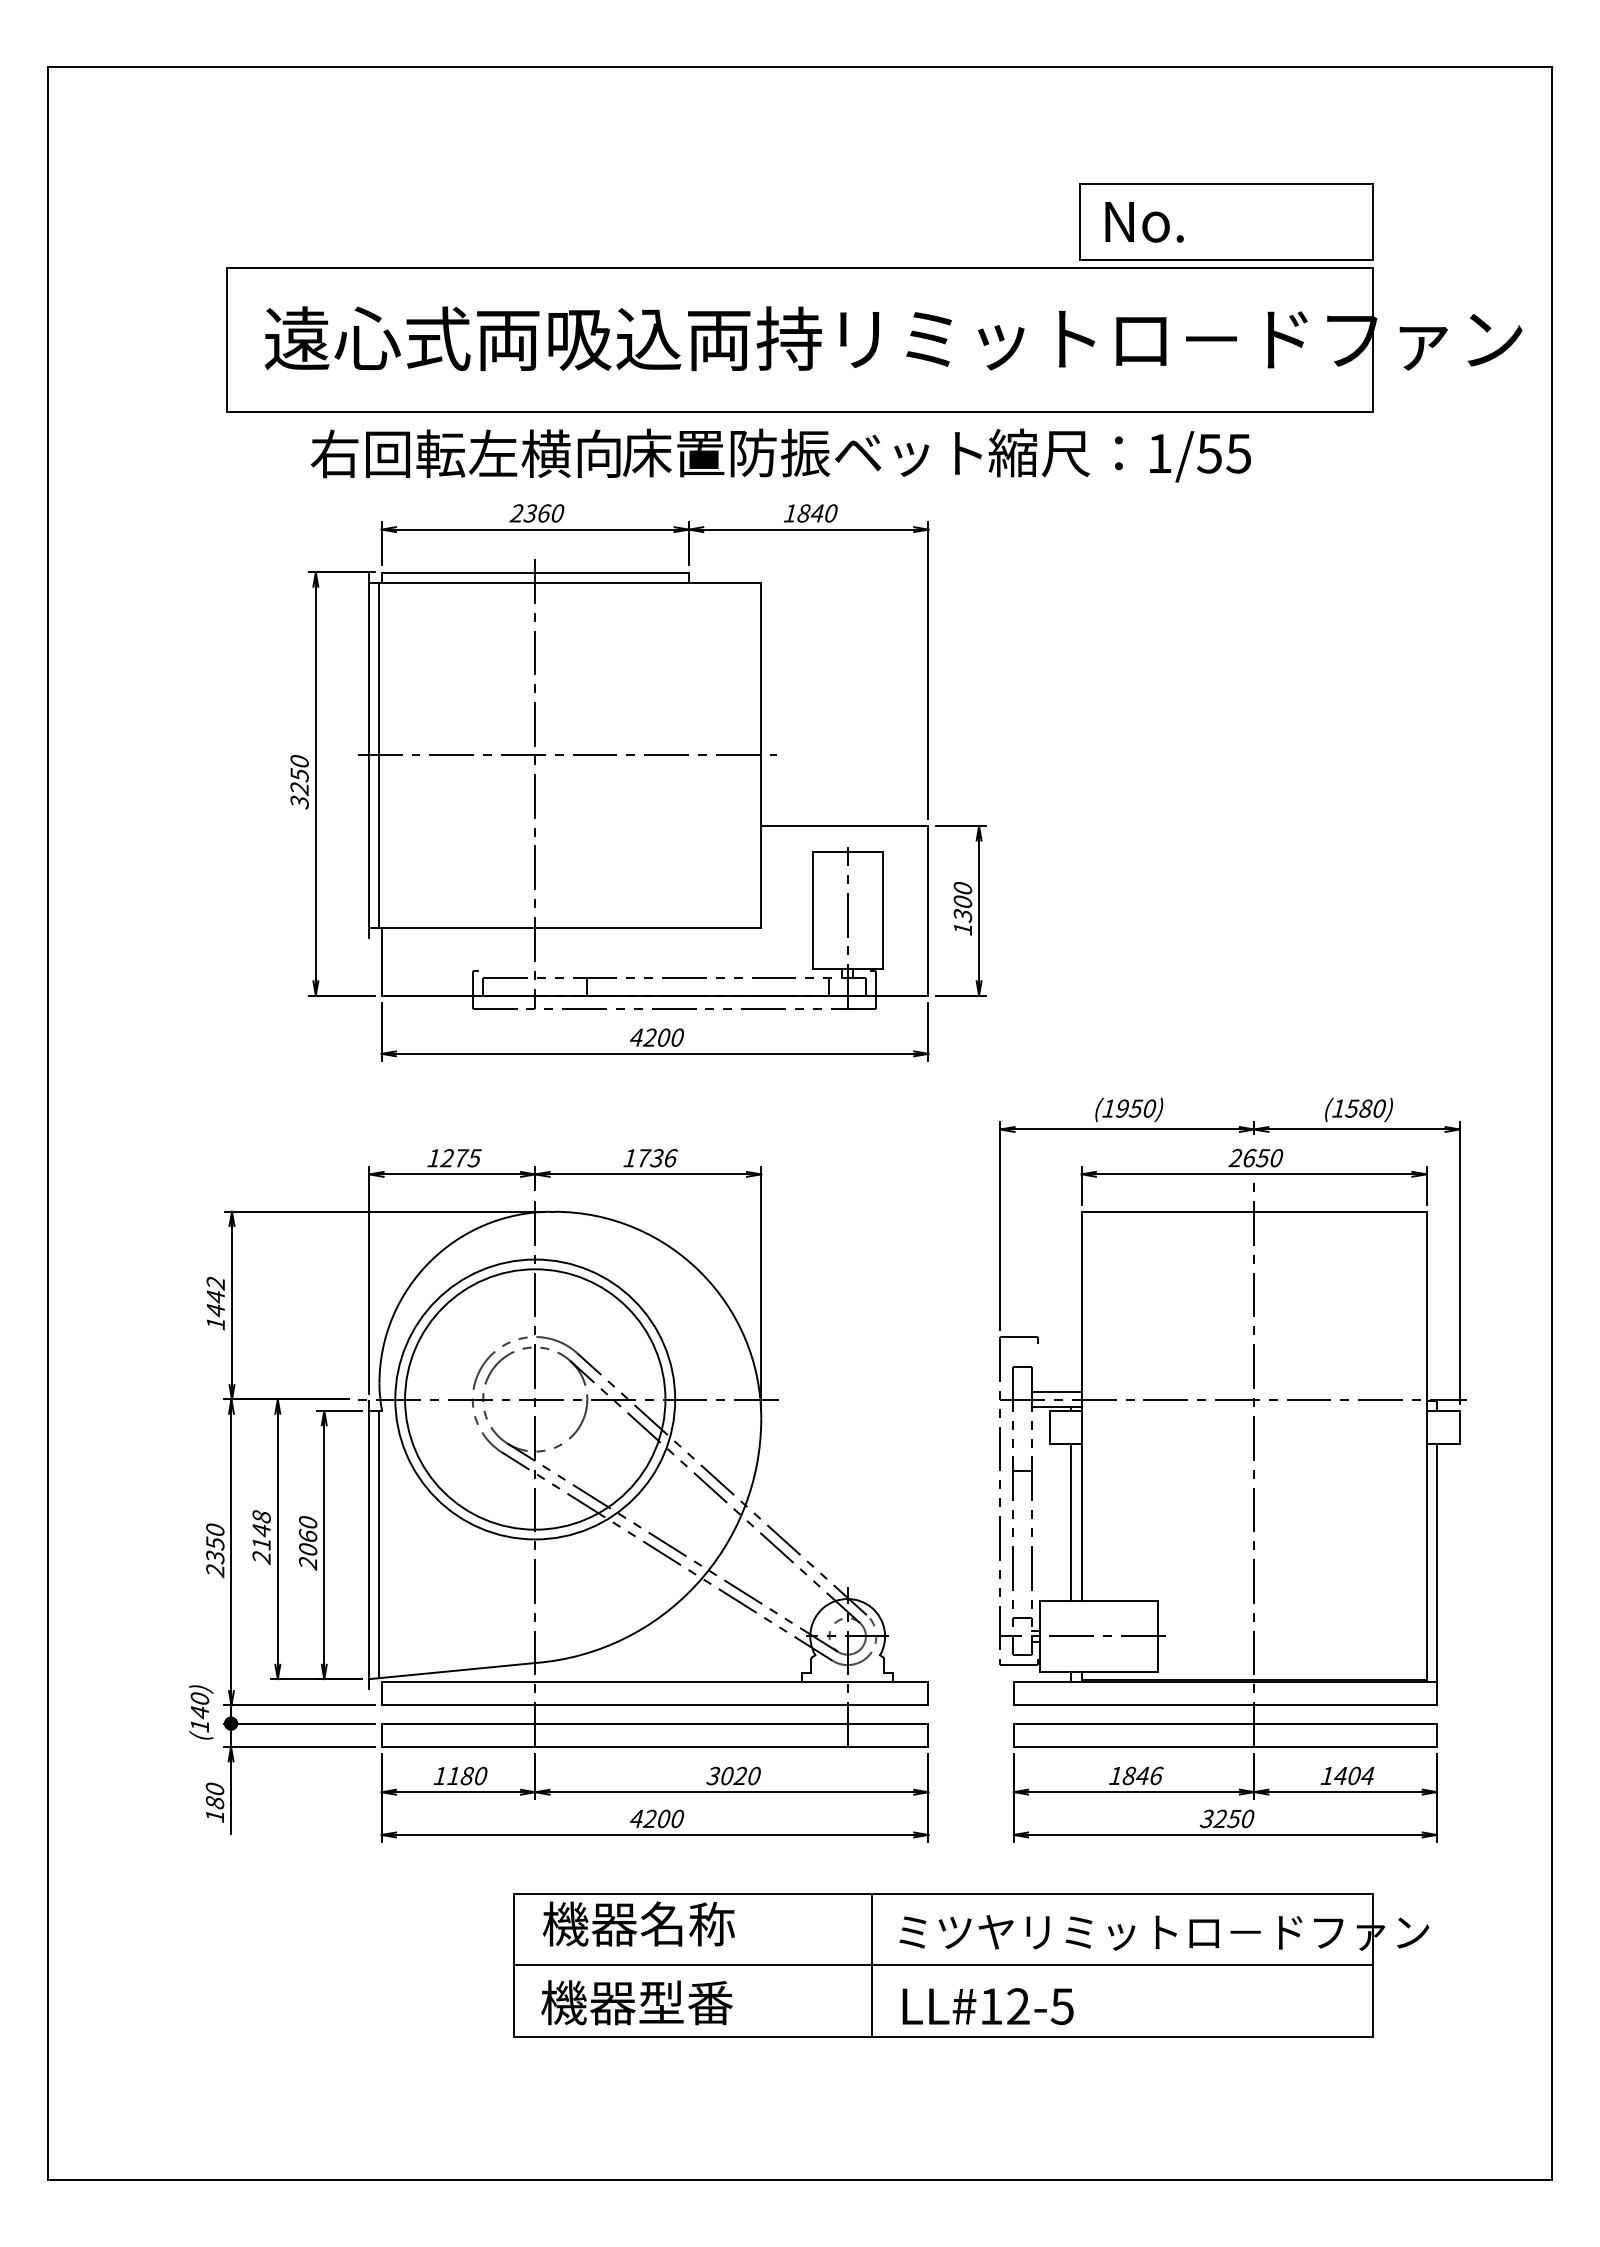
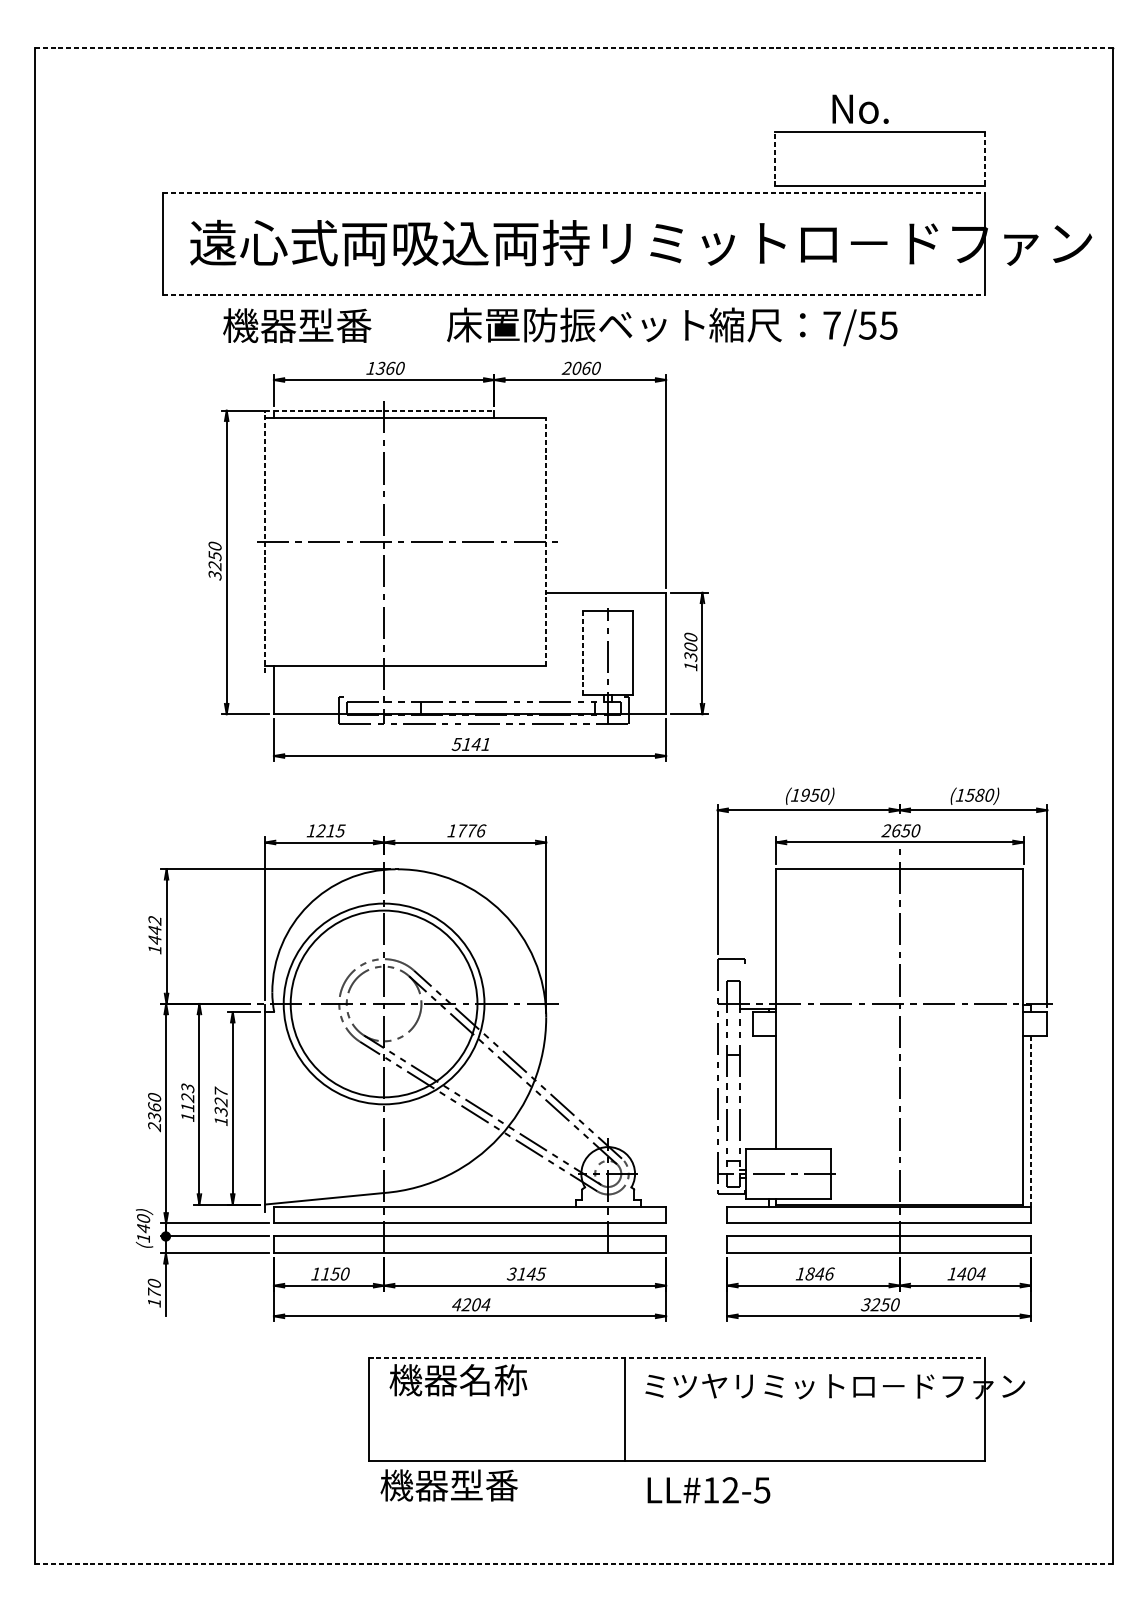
line: (800, 67) -> (574, 48), solid -> dashed
line: (1079, 222) -> (774, 159), solid -> dashed
text: (1144, 222) -> (860, 109), moved
line: (1372, 222) -> (984, 159), solid -> dashed
line: (800, 268) -> (574, 192), solid -> dashed
line: (800, 411) -> (574, 295), solid -> dashed
text: (465, 453) -> (334, 325), 右回転左横向 -> 機器型番
text: (1160, 453) -> (832, 325), 1/55 -> 7/55
text: (516, 513) -> (370, 368), 2360 -> 1360
text: (803, 513) -> (576, 368), 1840 -> 2060
line: (535, 572) -> (384, 410), solid -> dashed
line: (379, 754) -> (272, 541), removed
line: (761, 754) -> (546, 541), solid -> dashed
line: (369, 755) -> (265, 542), solid -> dashed
line: (812, 910) -> (582, 653), solid -> dashed
text: (656, 1037) -> (471, 744), 4200 -> 5141
text: (461, 1158) -> (331, 831), 1275 -> 1215
text: (657, 1158) -> (471, 831), 1736 -> 1776
line: (1056, 1392) -> (757, 998), removed
line: (1071, 1522) -> (768, 1092), removed
text: (261, 1537) -> (187, 1102), 2148 -> 1123
text: (308, 1542) -> (221, 1106), 2060 -> 1327
text: (215, 1543) -> (154, 1107), 2350 -> 2360
line: (379, 1544) -> (272, 1107), removed
line: (1436, 1562) -> (1030, 1120), solid -> dashed
text: (740, 1775) -> (531, 1273), 3020 -> 3145
text: (467, 1776) -> (335, 1274), 1180 -> 1150
text: (214, 1801) -> (154, 1292), 180 -> 170
text: (676, 1818) -> (485, 1304), 4200 -> 4204
line: (943, 1893) -> (676, 1358), solid -> dashed
line: (942, 1965) -> (676, 1409), removed
text: (636, 2002) -> (448, 1485), moved
text: (987, 2006) -> (708, 1490), moved
line: (800, 2179) -> (574, 1563), solid -> dashed

